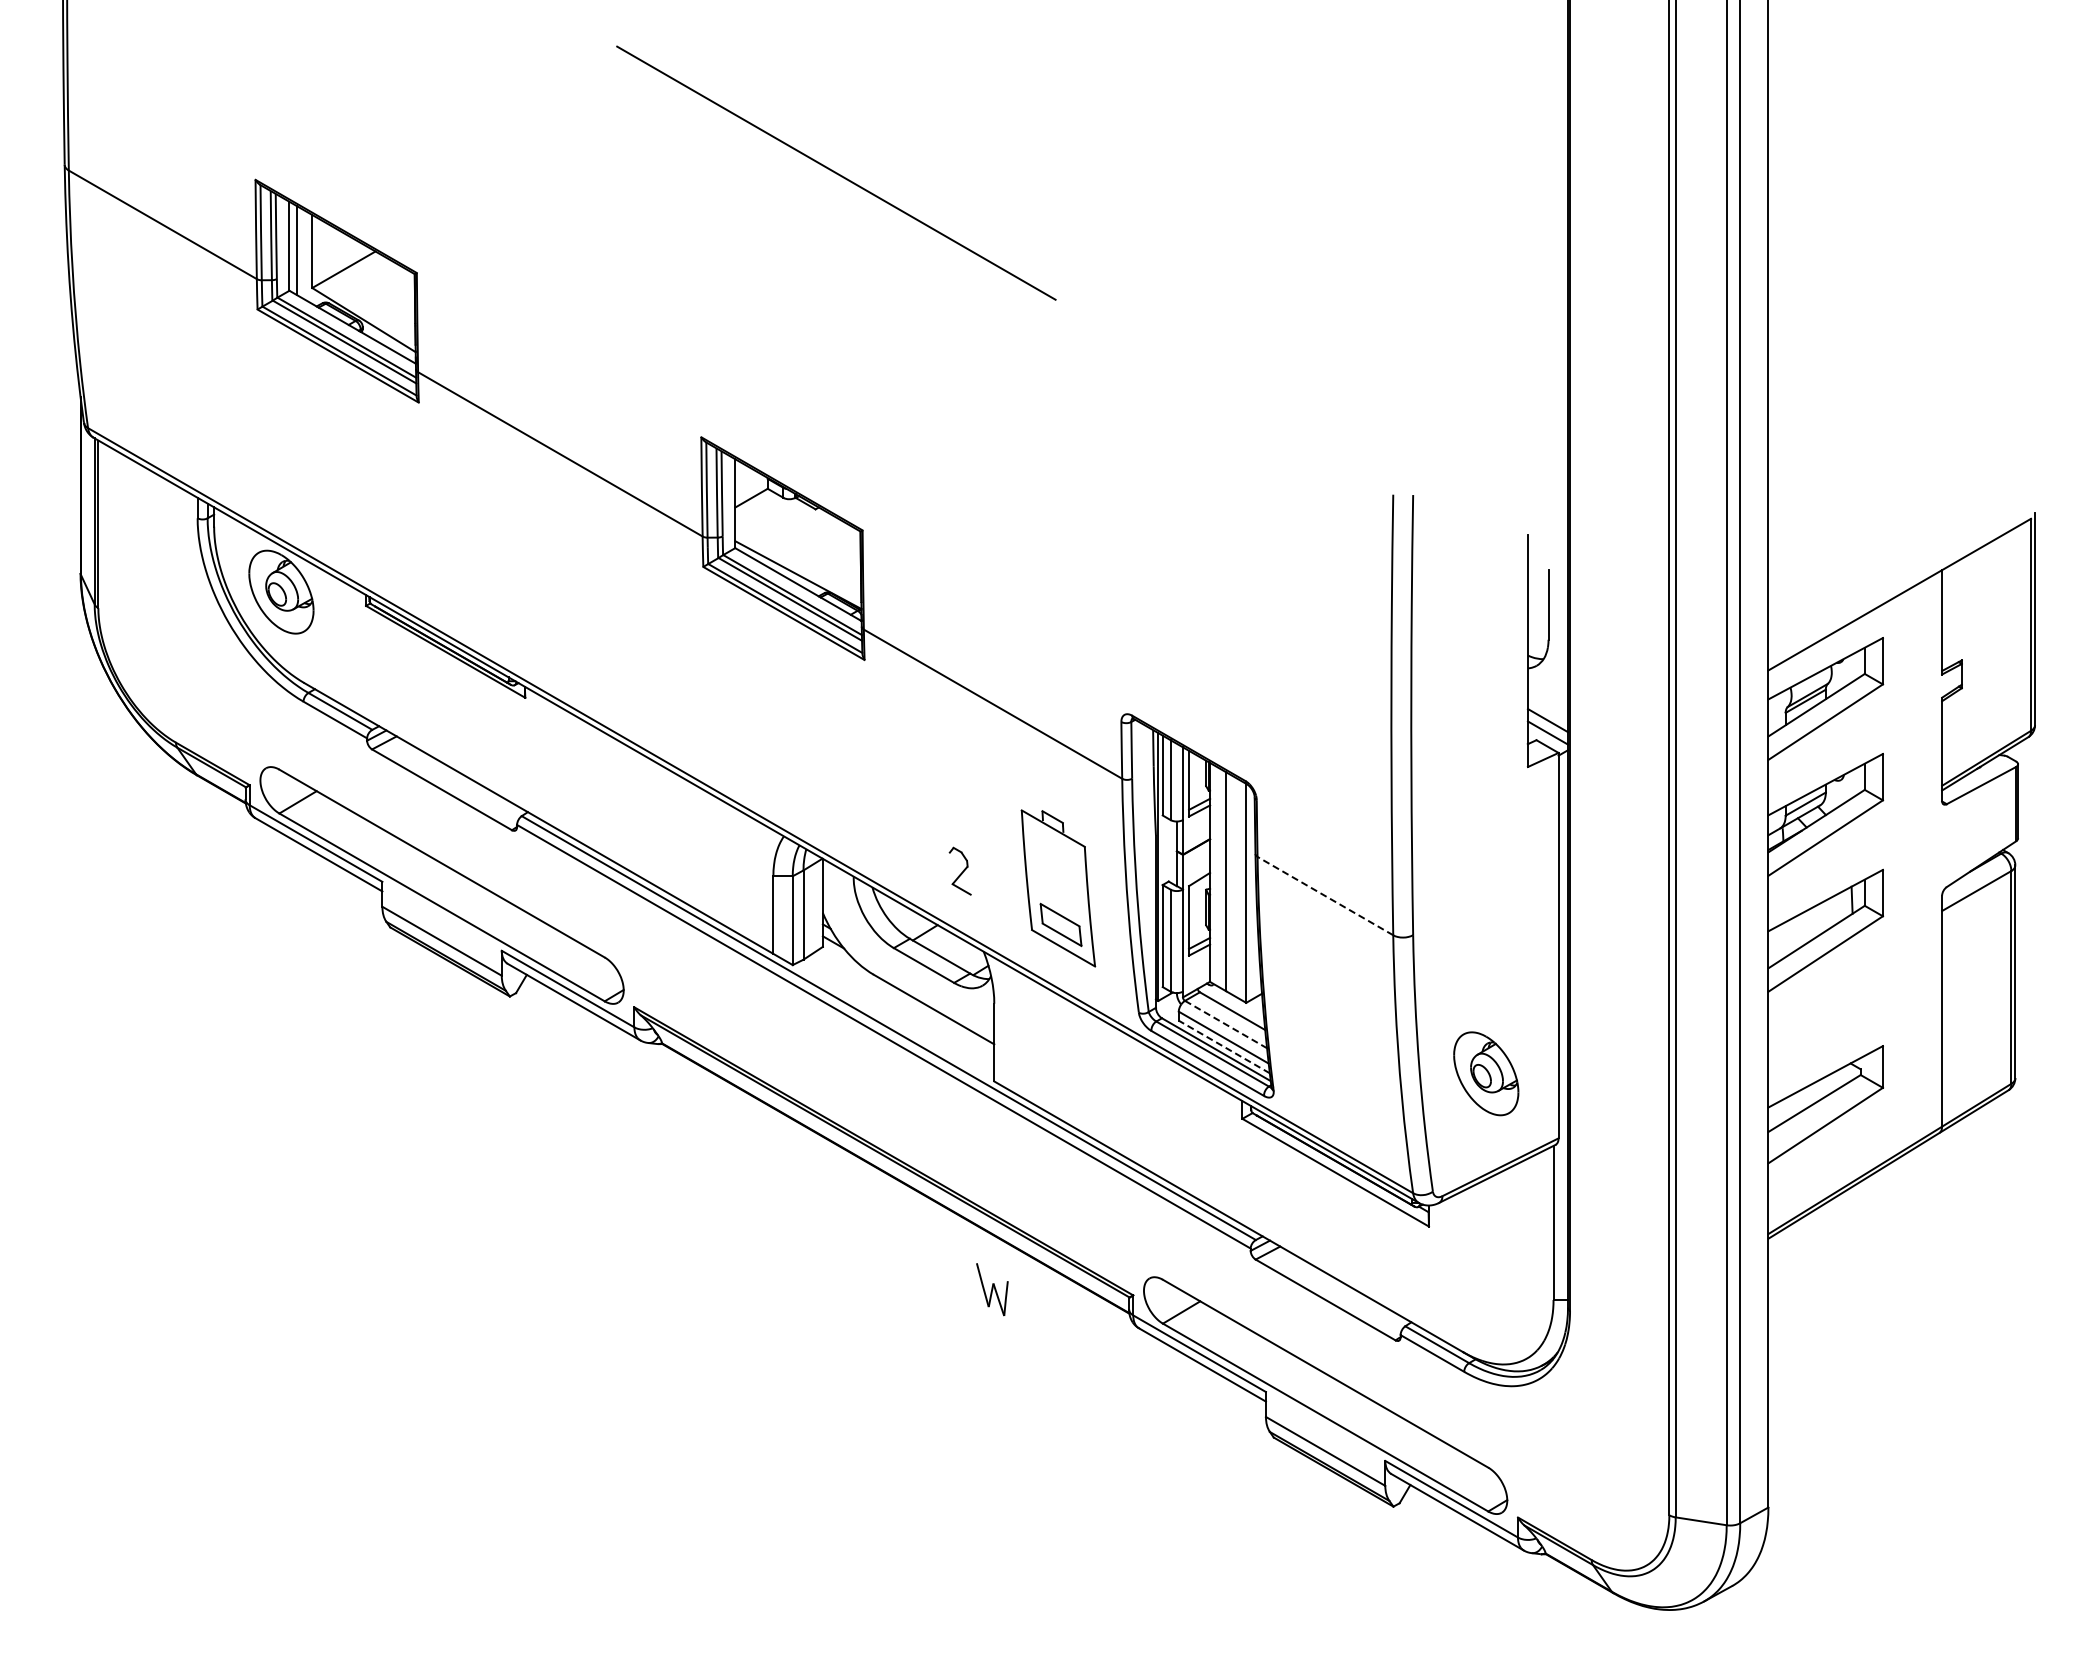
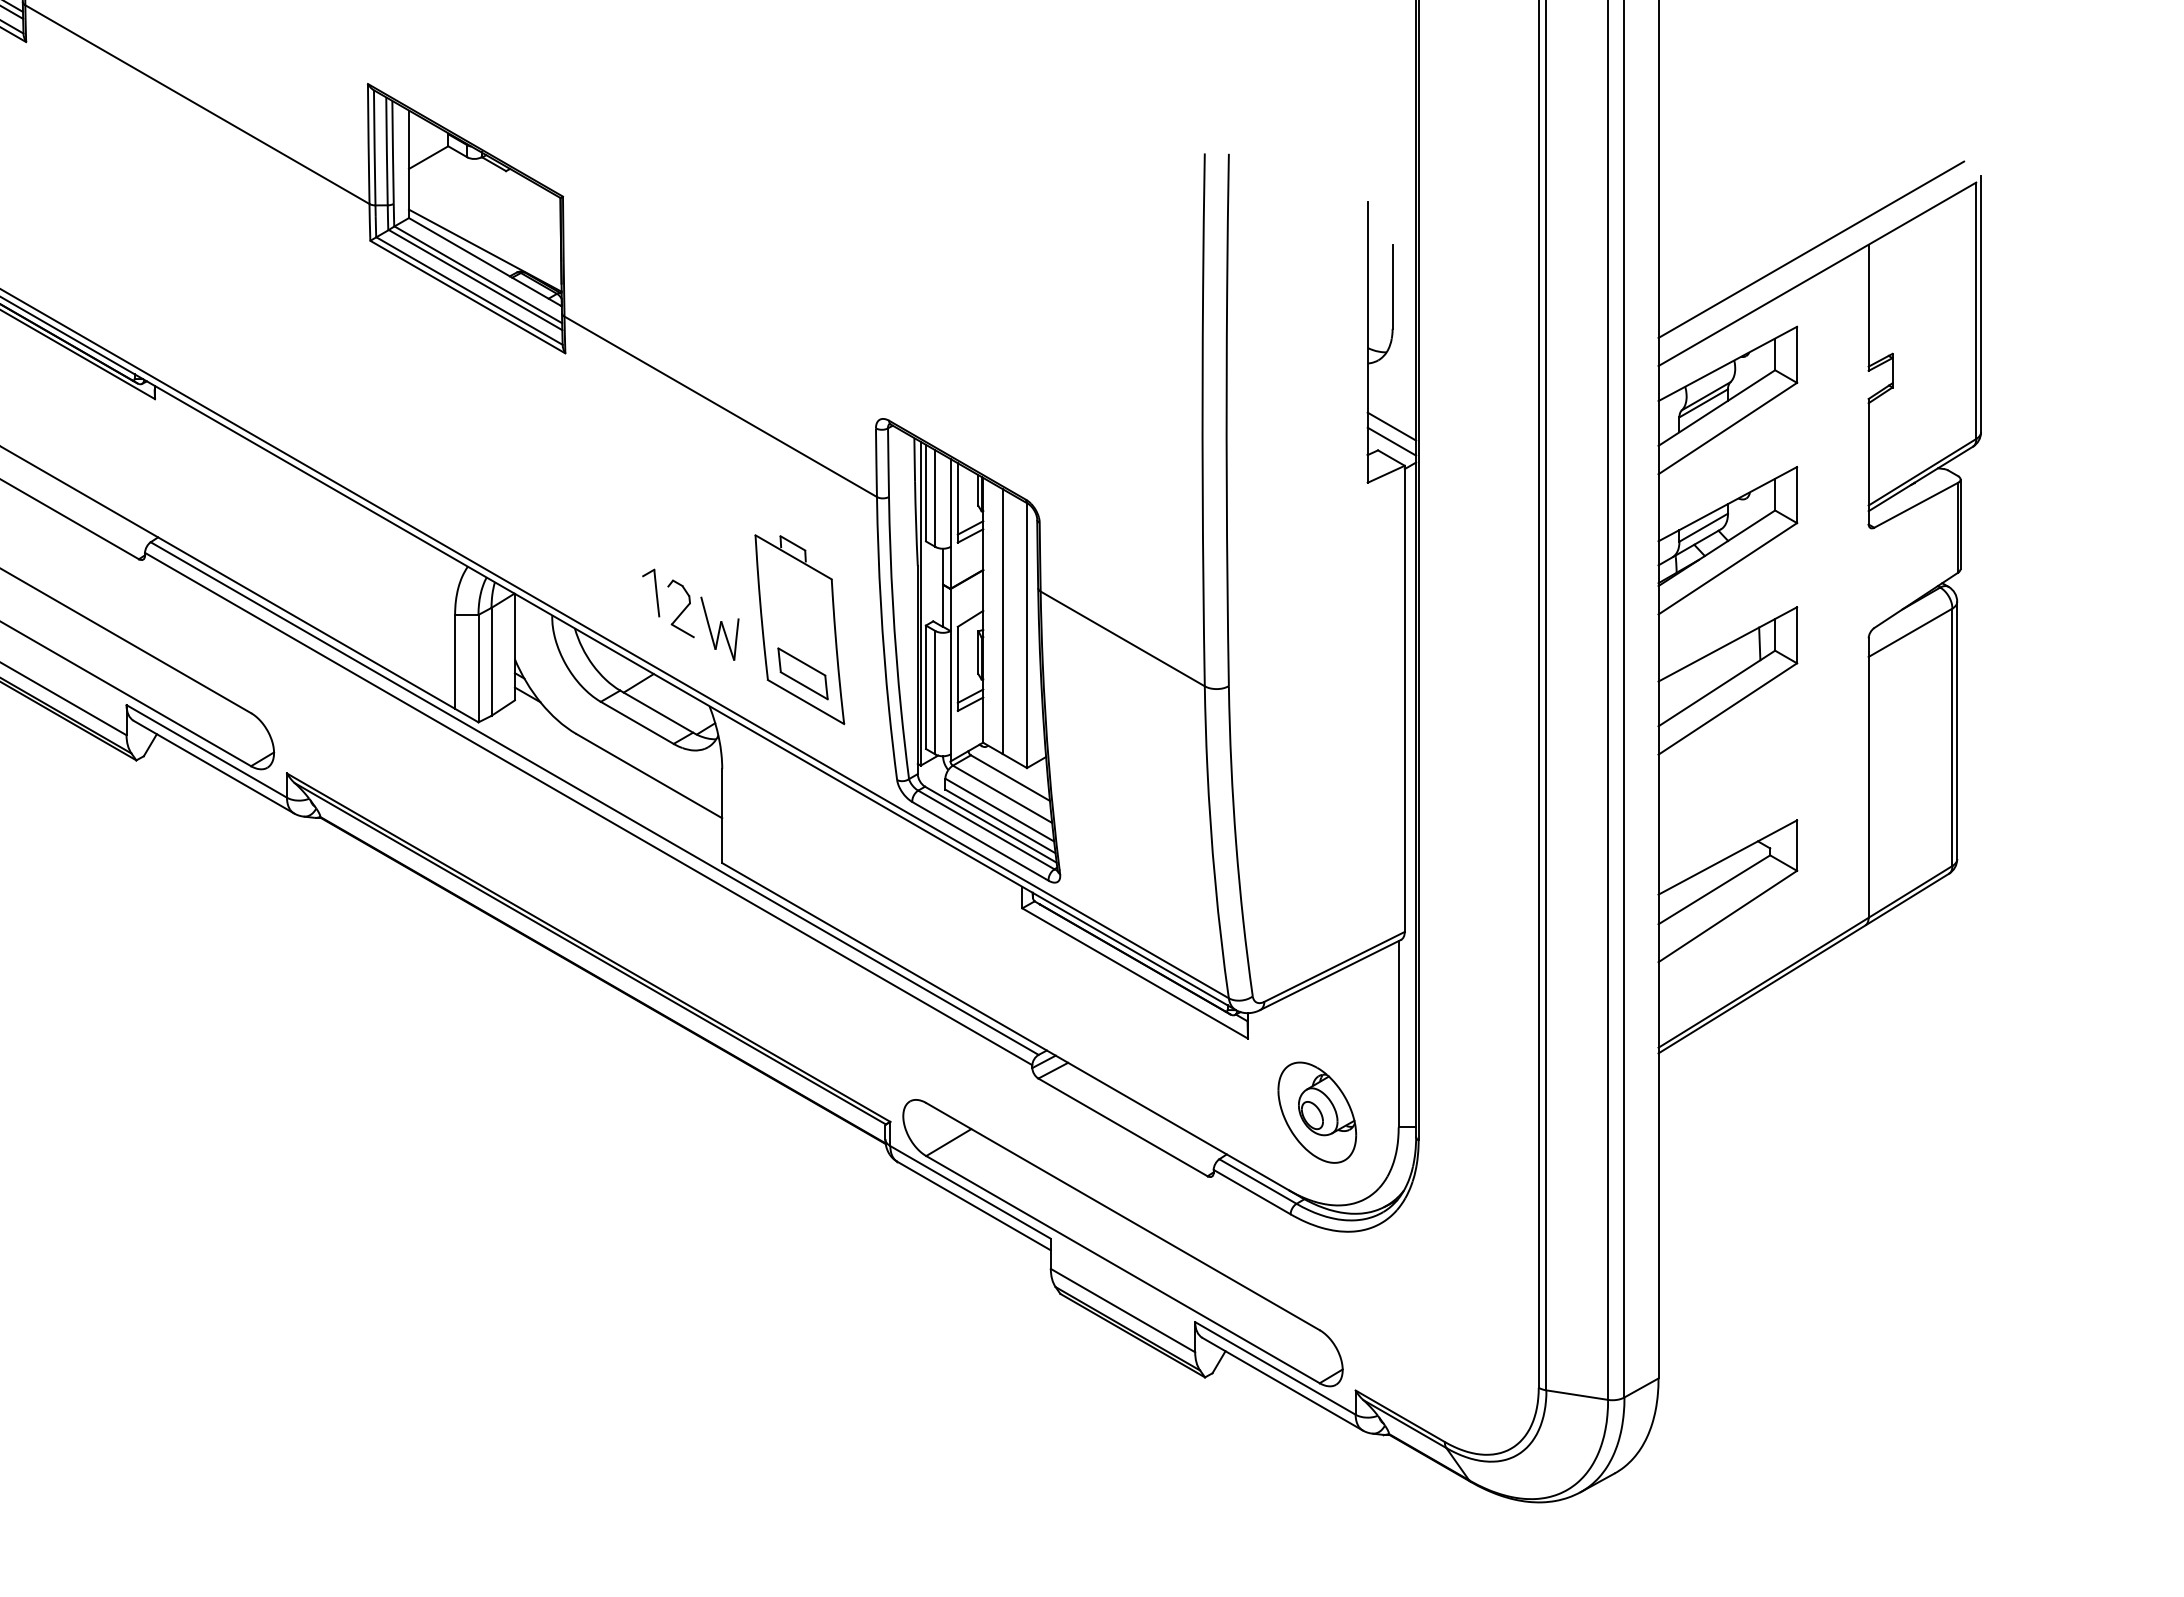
line: (1894, 574) -> (1811, 249), added
part: (935, 857) -> (651, 592), added
line: (1324, 895) -> (1121, 638), dashed -> solid
line: (1226, 1024) -> (1003, 794), dashed -> solid
line: (1224, 1047) -> (1000, 822), dashed -> solid
part: (1486, 1073) -> (1317, 1112), moved
part: (992, 1289) -> (720, 628), moved

